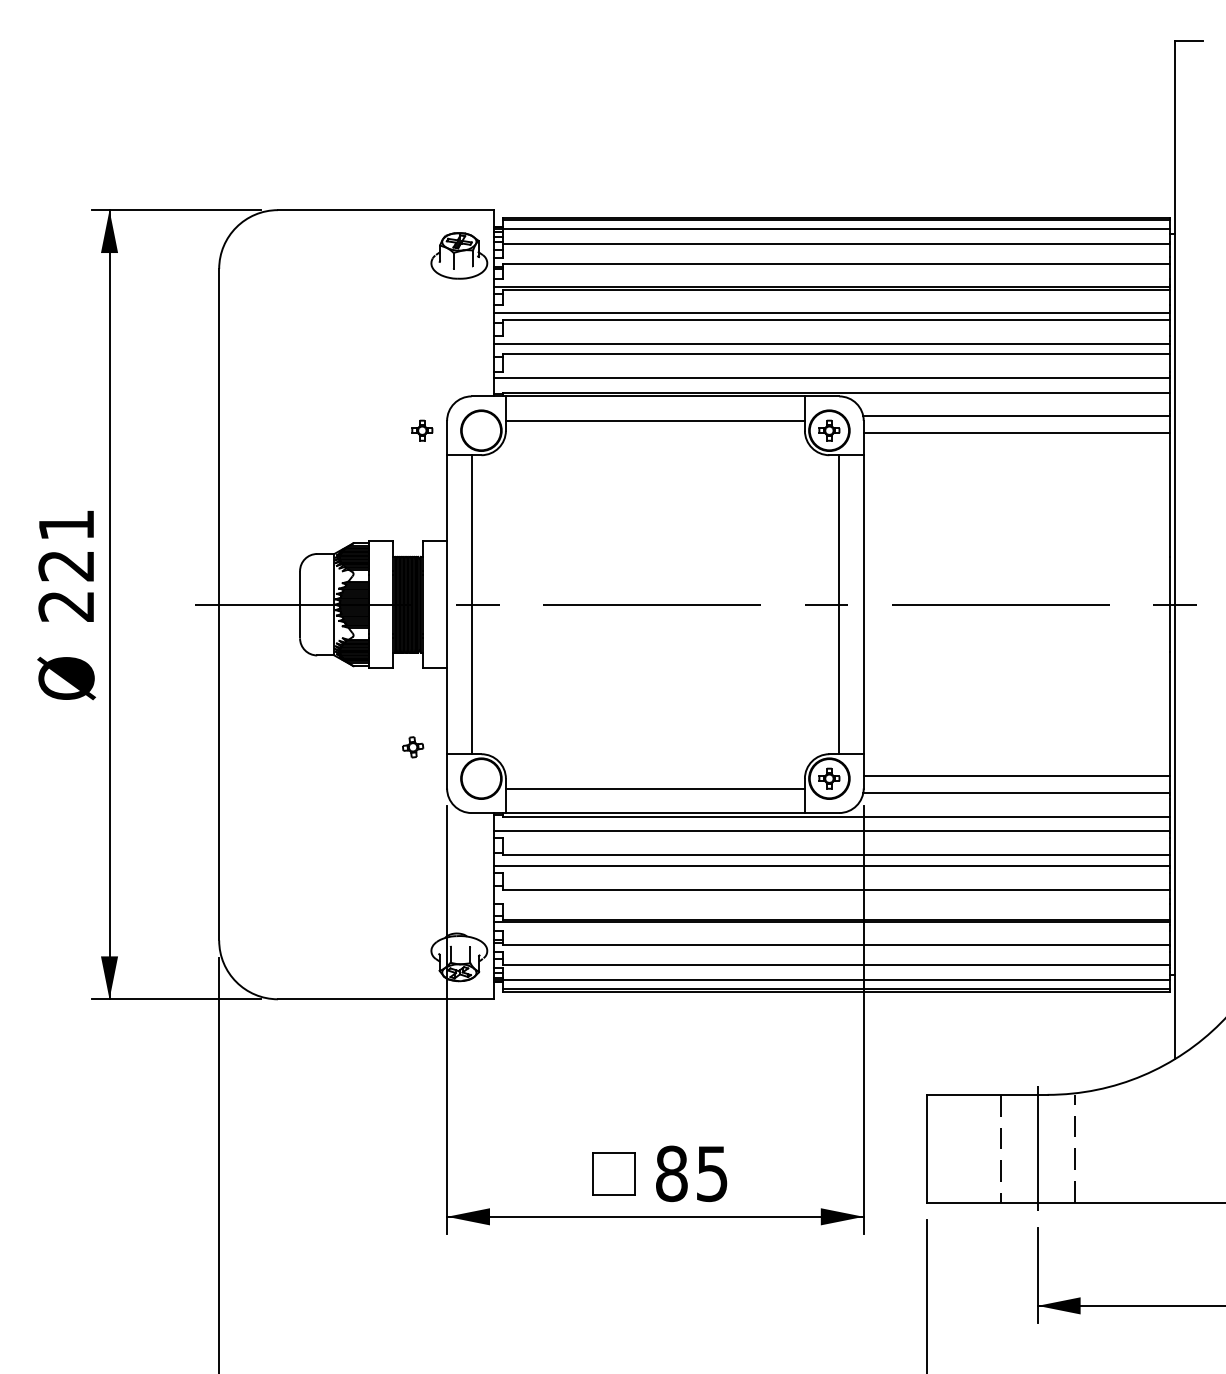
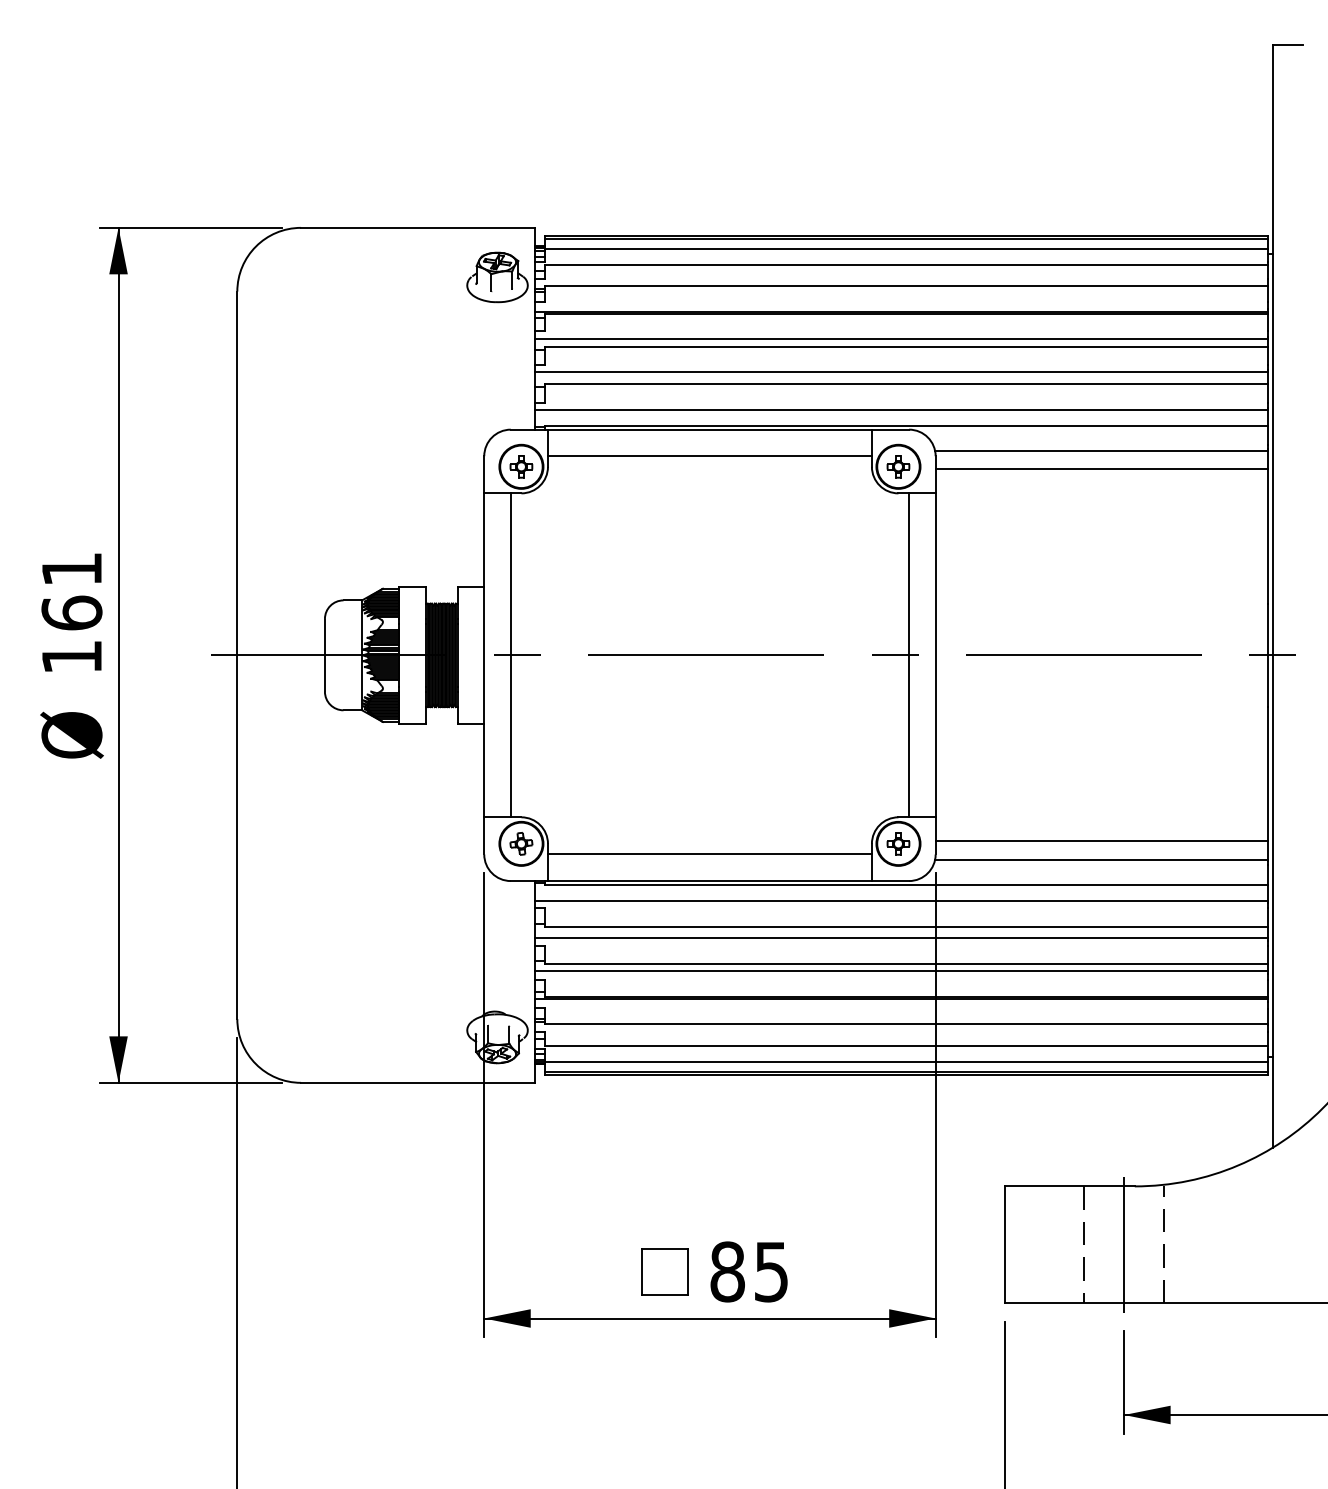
part: (422, 430) -> (521, 466), moved
text: (66, 585) -> (71, 634), 221 -> 161
part: (413, 746) -> (521, 843), moved
line: (831, 896) -> (900, 971), added

